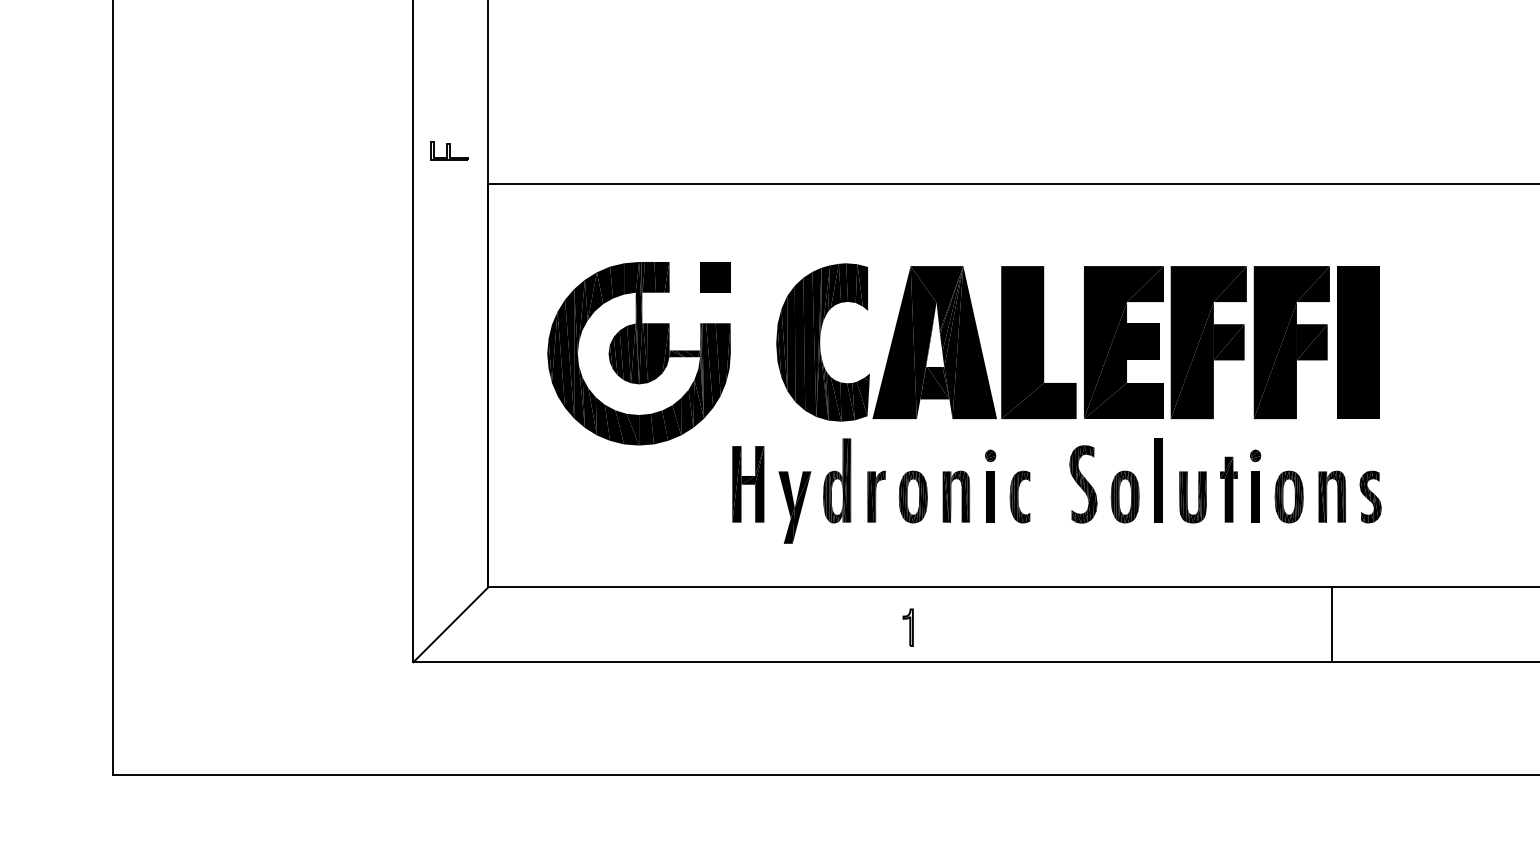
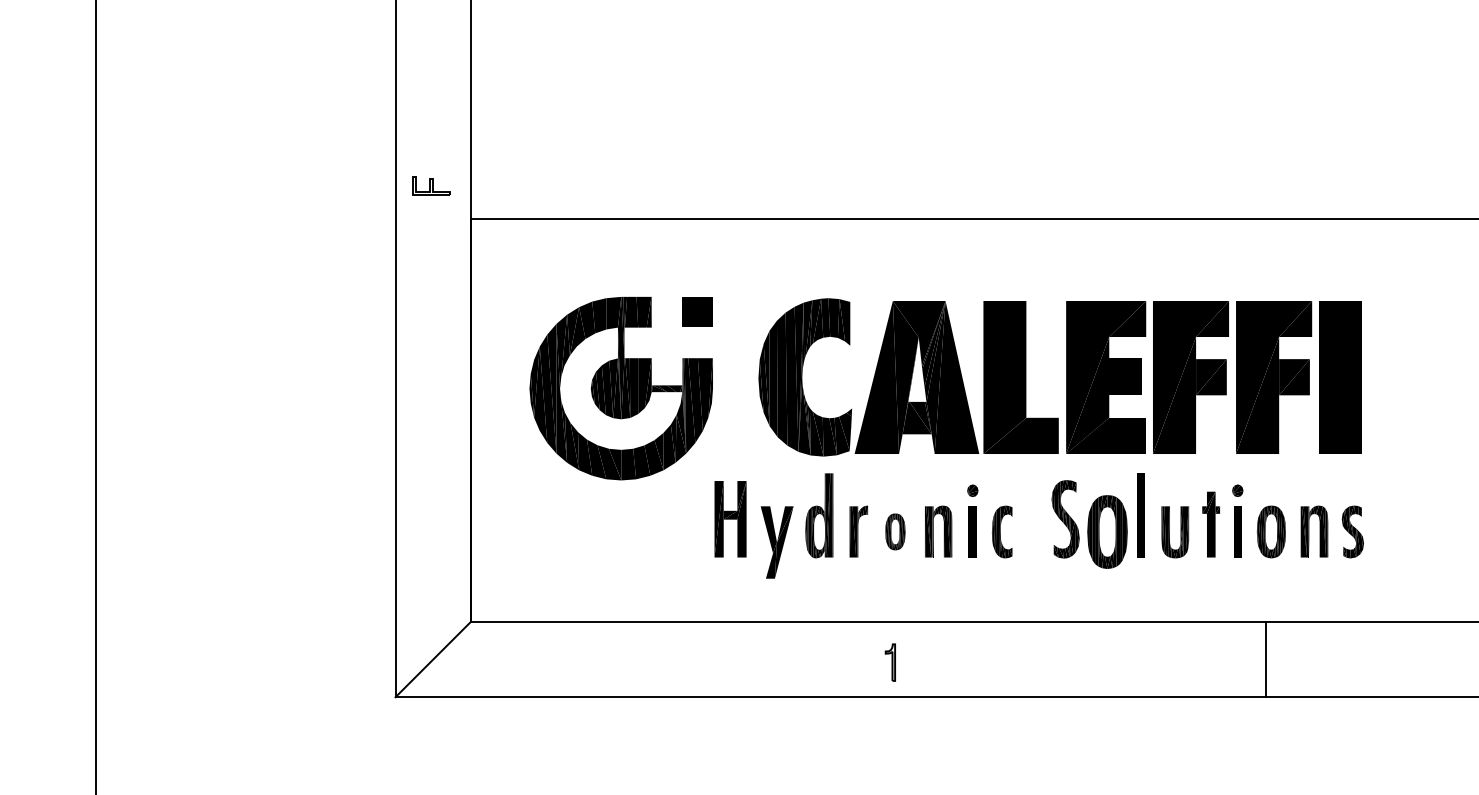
part: (912, 496) -> (894, 531), size x0.7
part: (1124, 496) -> (1106, 531), size x1.4
line: (1332, 624) -> (1266, 659), moved

